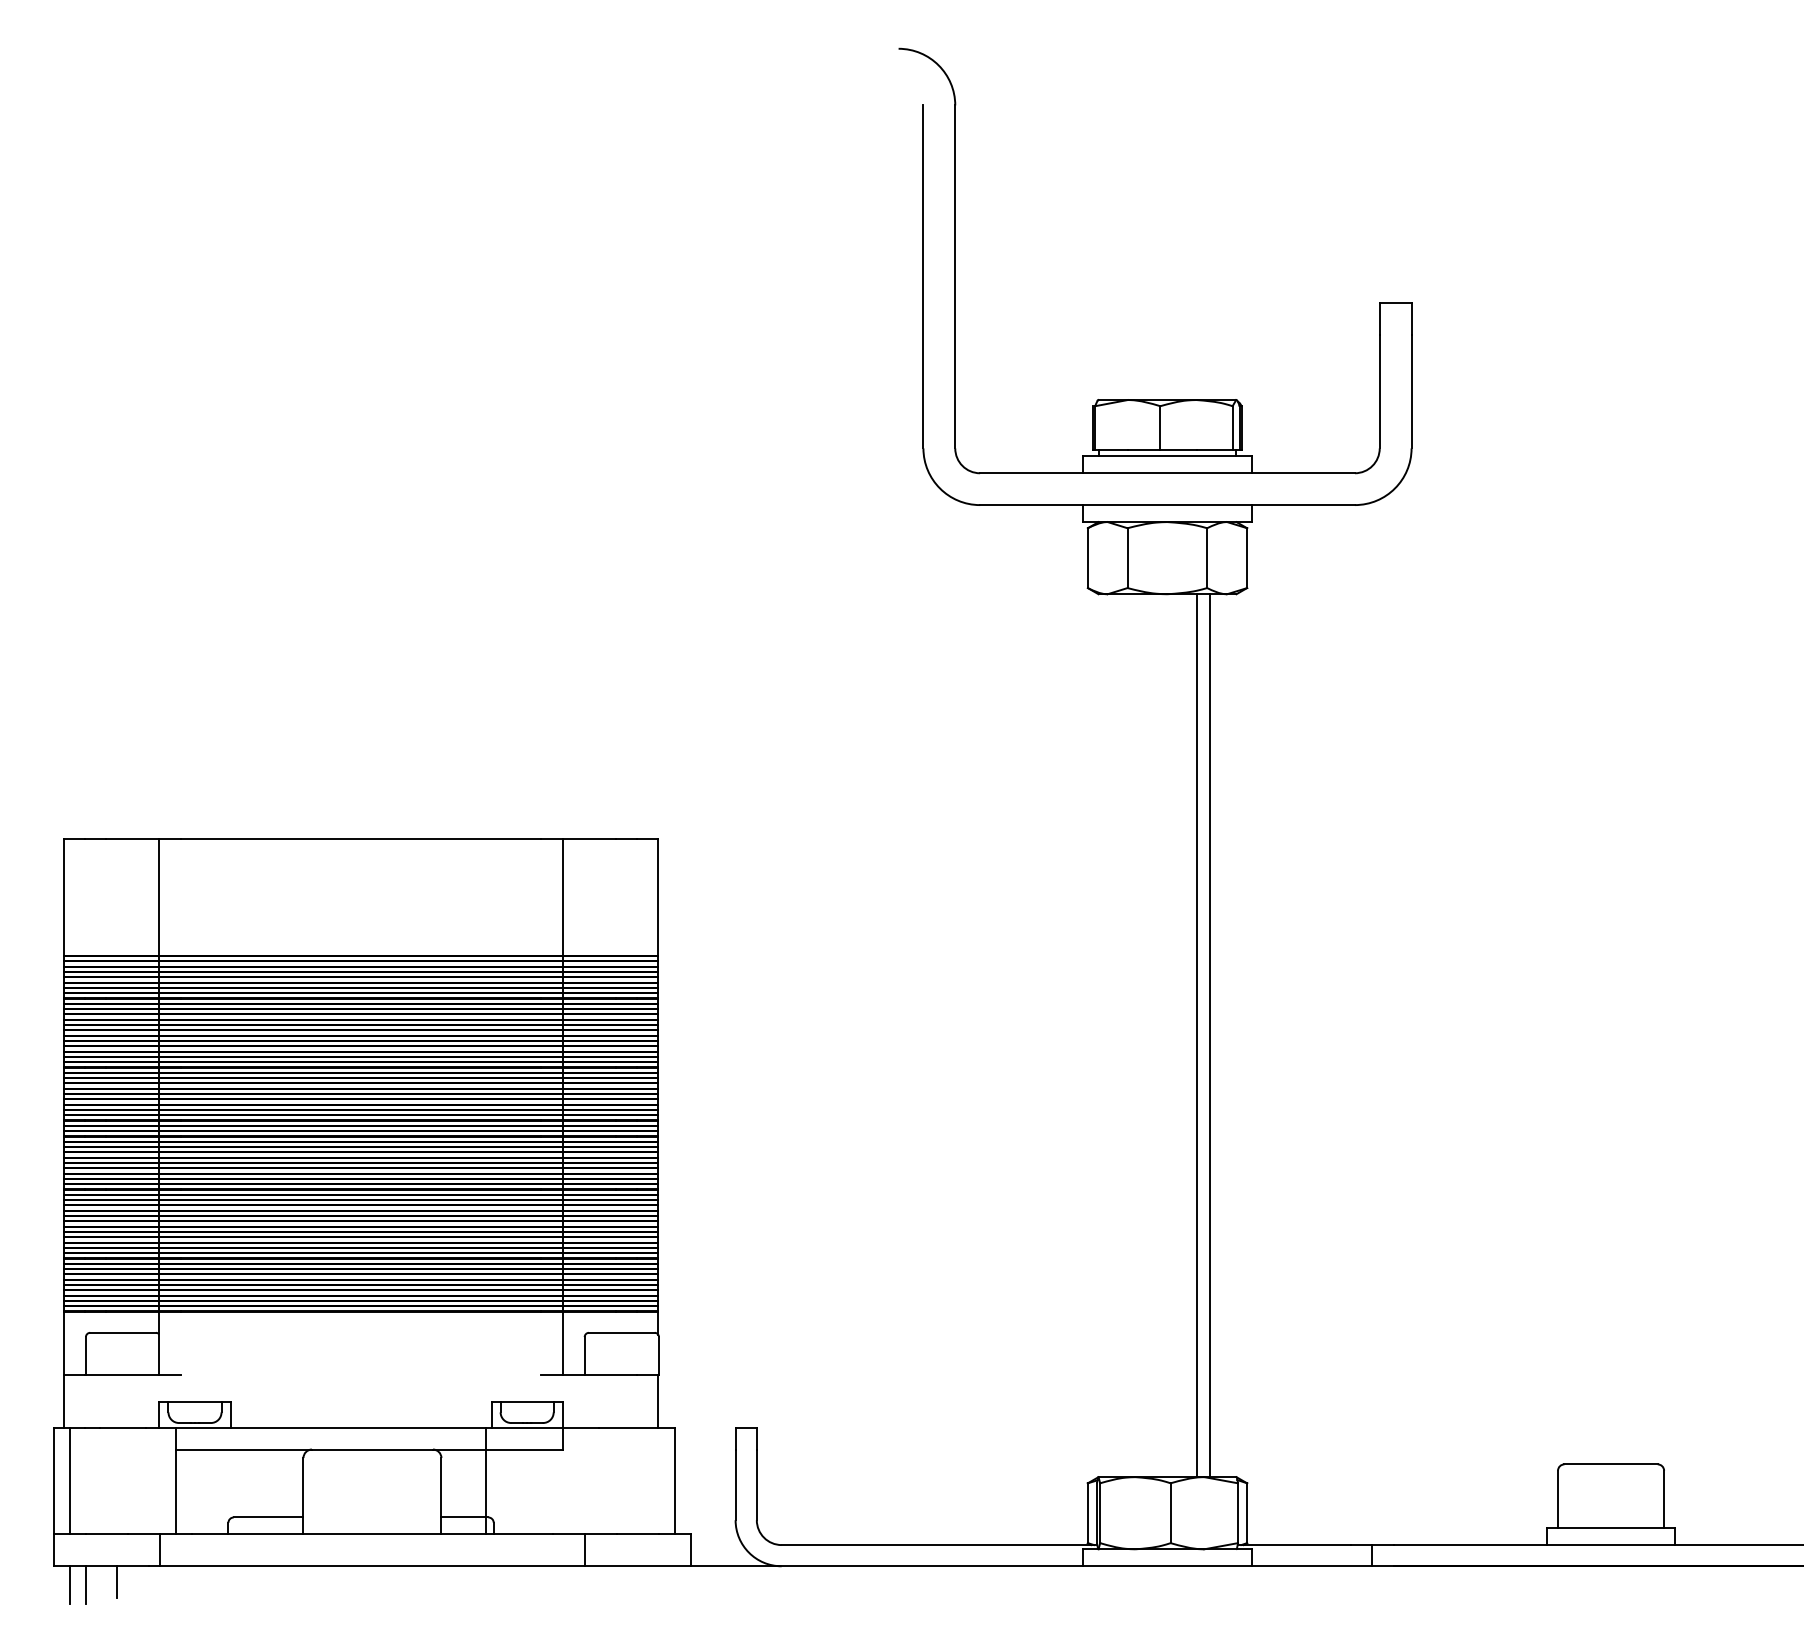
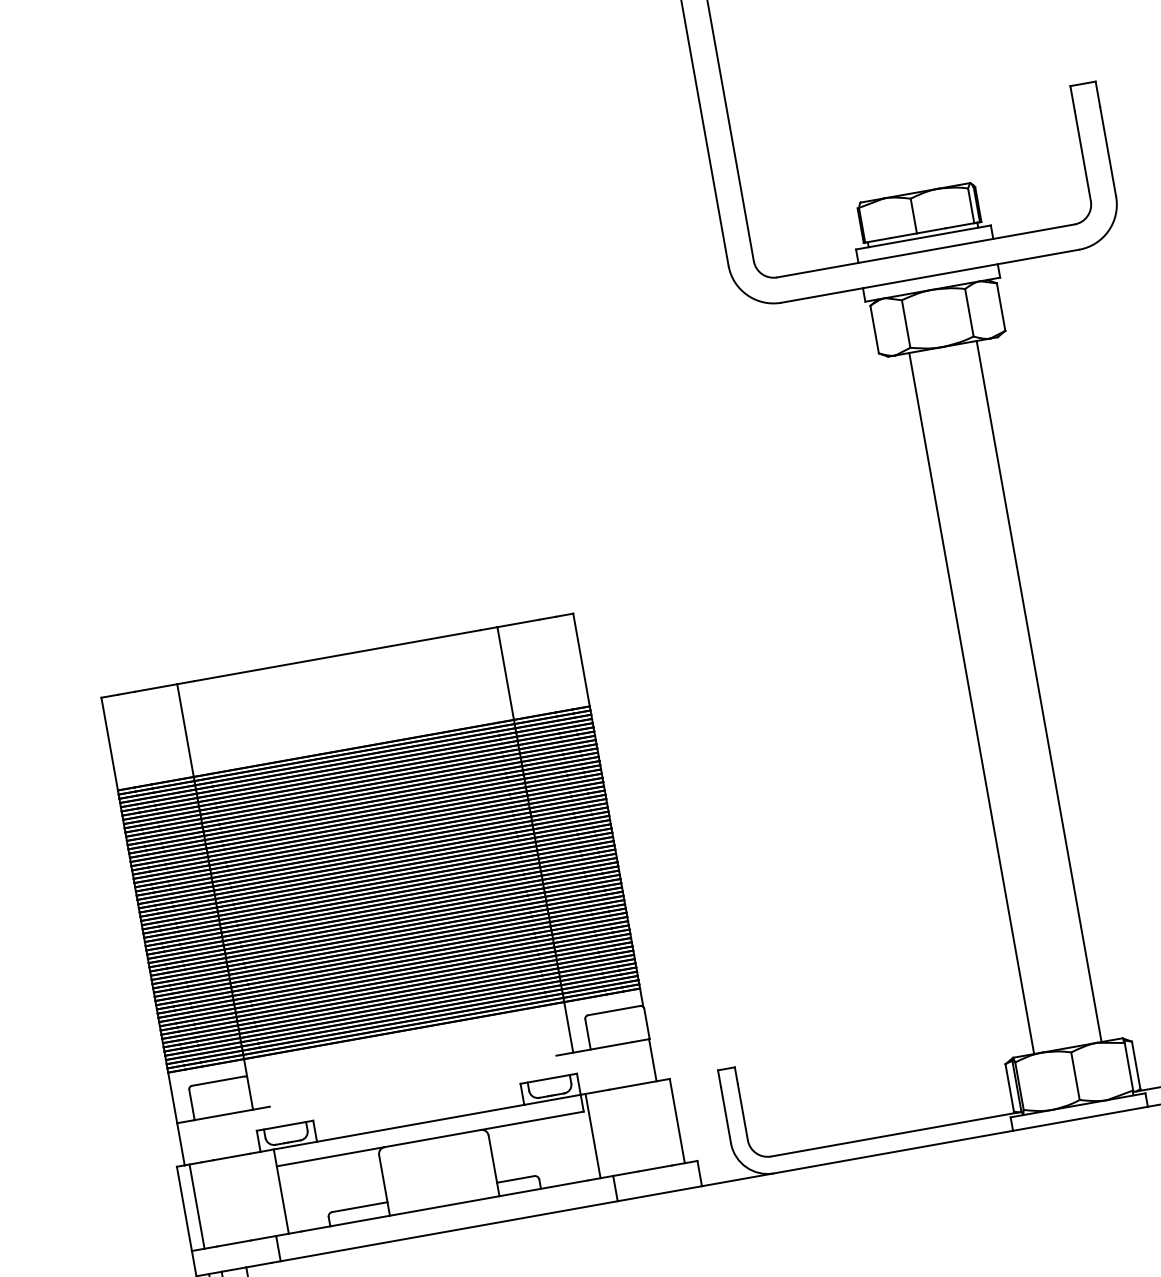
line: (1197, 1035) -> (972, 703), moved
line: (485, 1481) -> (592, 1136), moved

